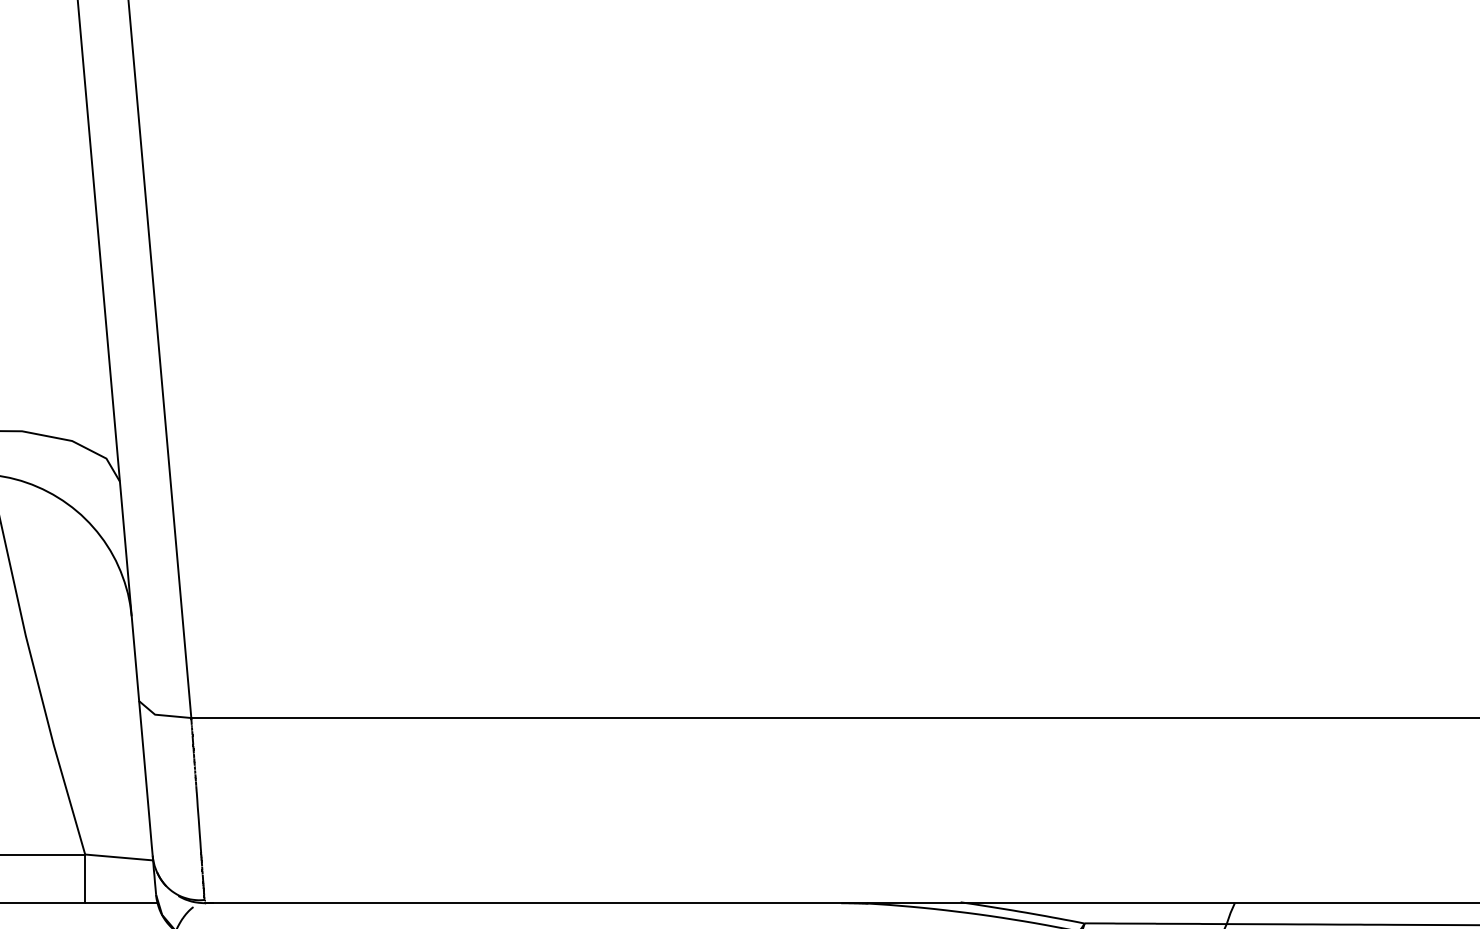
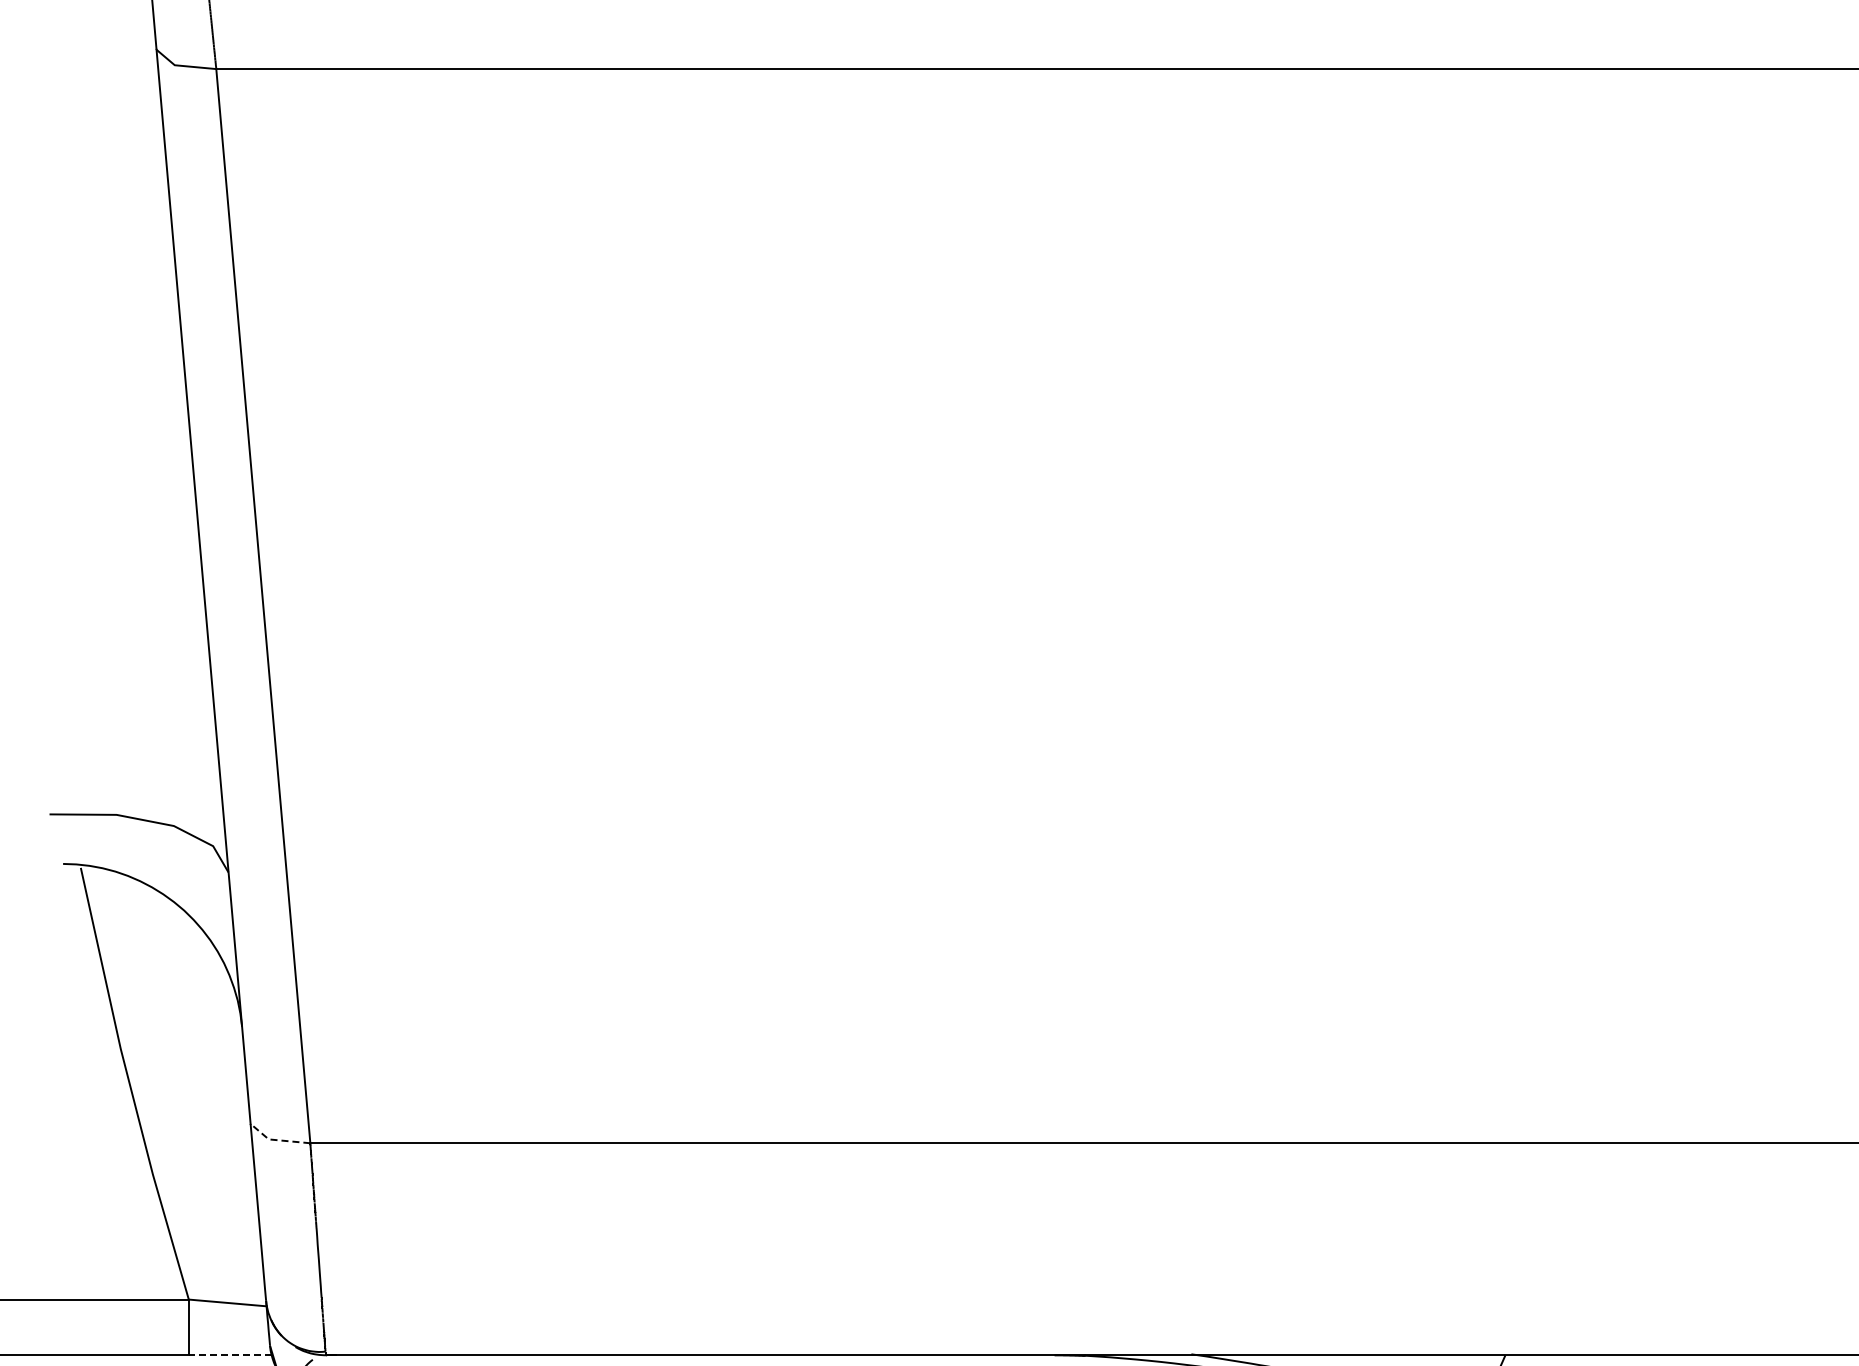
line: (161, 715) -> (276, 1140), solid -> dashed
line: (121, 903) -> (230, 1355), solid -> dashed

